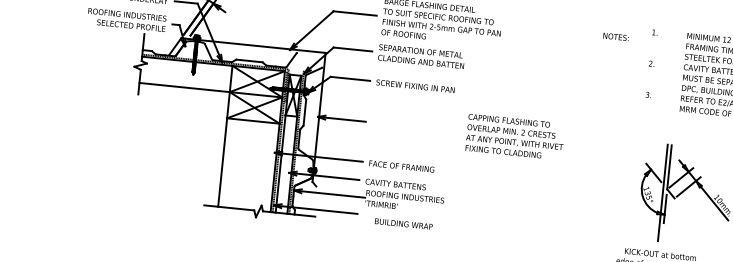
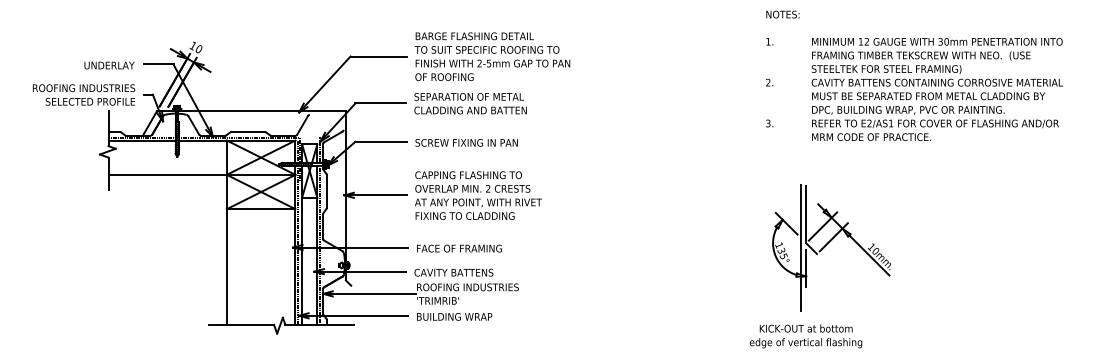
text: (615, 36) -> (782, 14), moved
text: (515, 137) -> (478, 195), moved
text: (403, 223) -> (454, 316), moved

